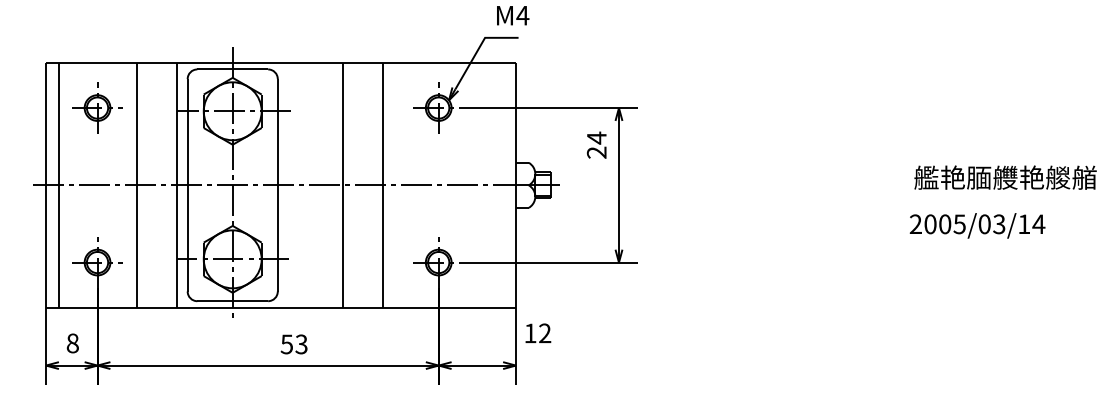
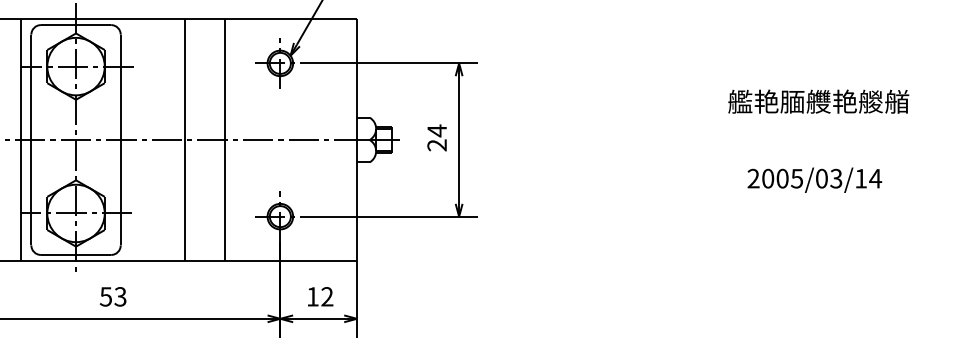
text: (596, 144) -> (436, 137), moved
text: (1005, 177) -> (818, 101), moved
text: (538, 332) -> (320, 295), moved
text: (293, 344) -> (112, 296), moved

